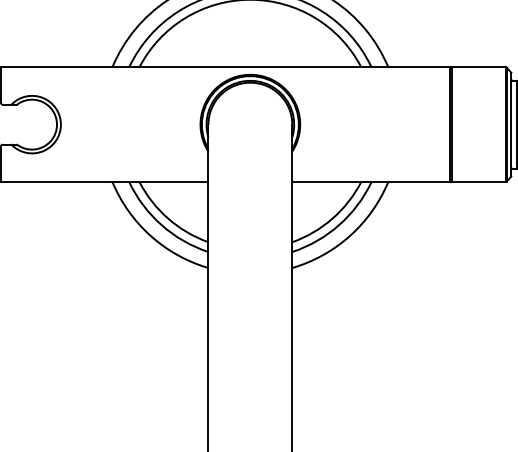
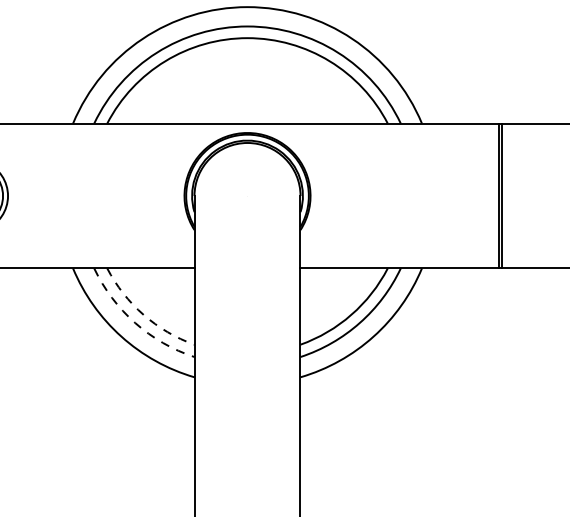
arc: (168, 218) -> (144, 314), solid -> dashed
arc: (161, 225) -> (135, 323), solid -> dashed

